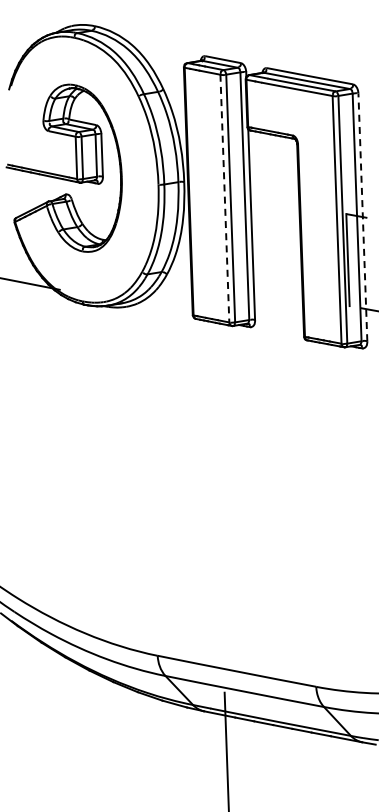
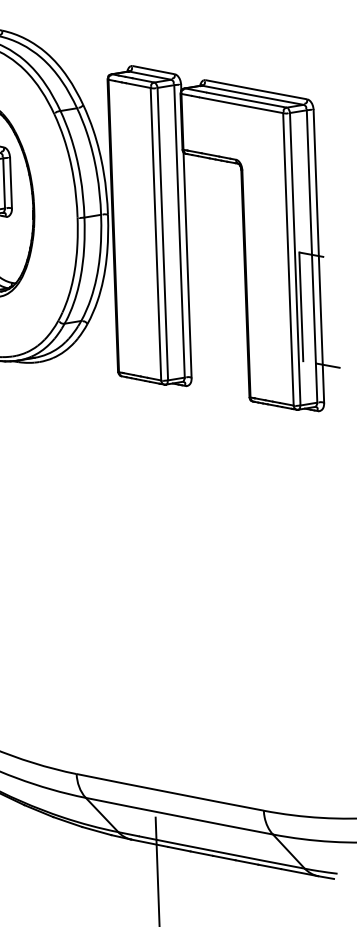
line: (224, 198) -> (155, 234), dashed -> solid
line: (362, 217) -> (318, 256), dashed -> solid

